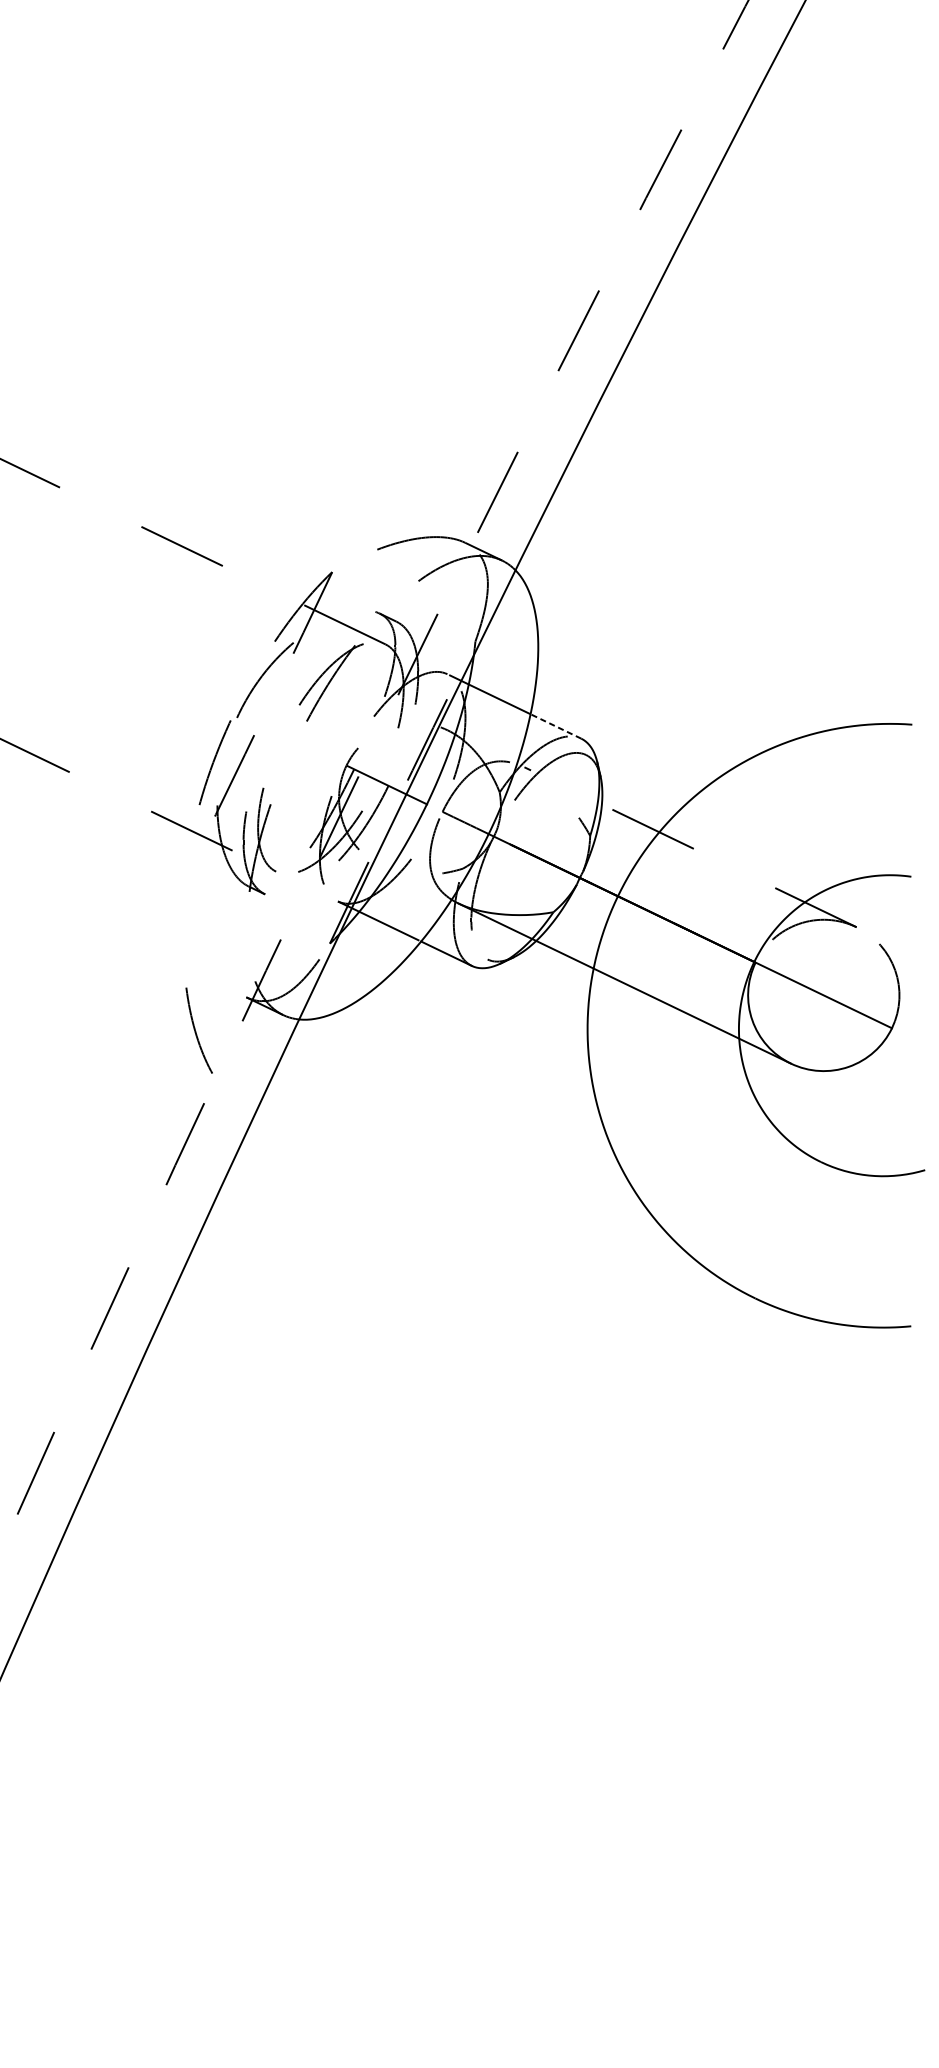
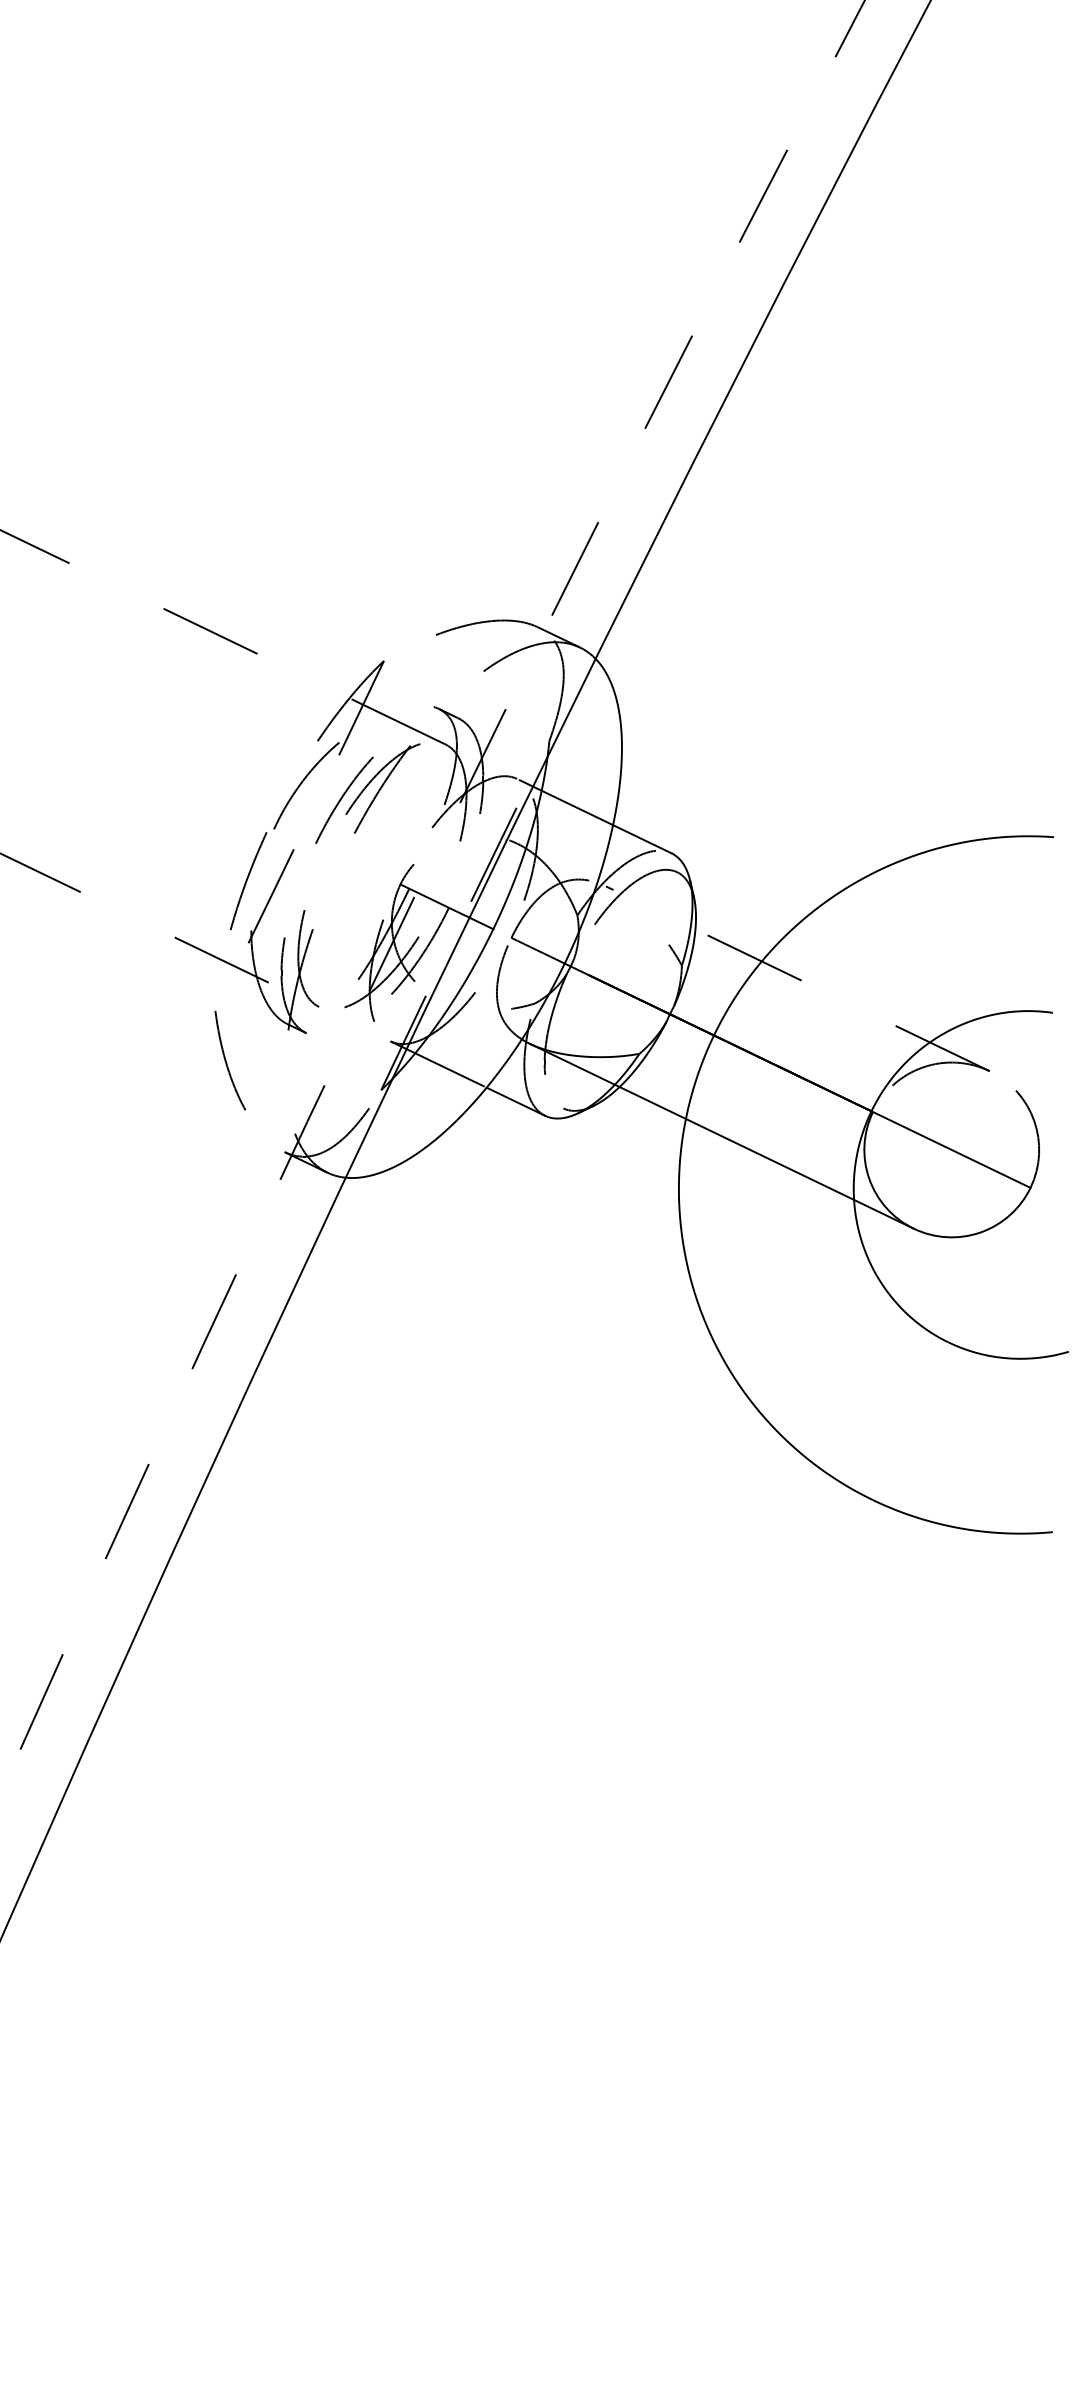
curve: (297, 690) -> (343, 797), added
line: (556, 726) -> (642, 839), dashed -> solid
curve: (195, 1030) -> (226, 1060), moved

